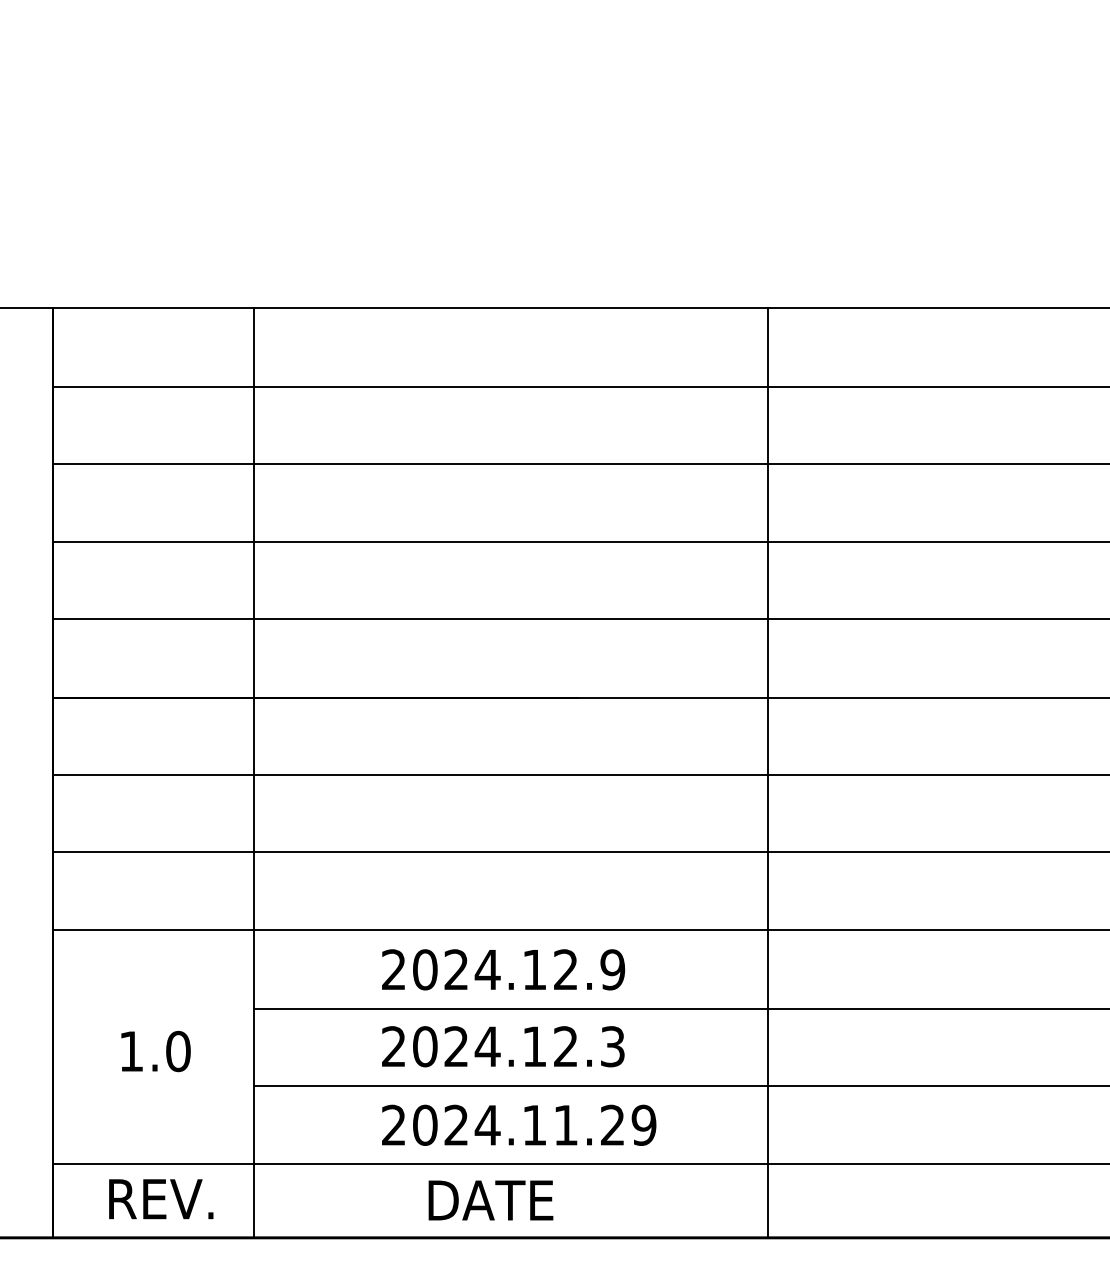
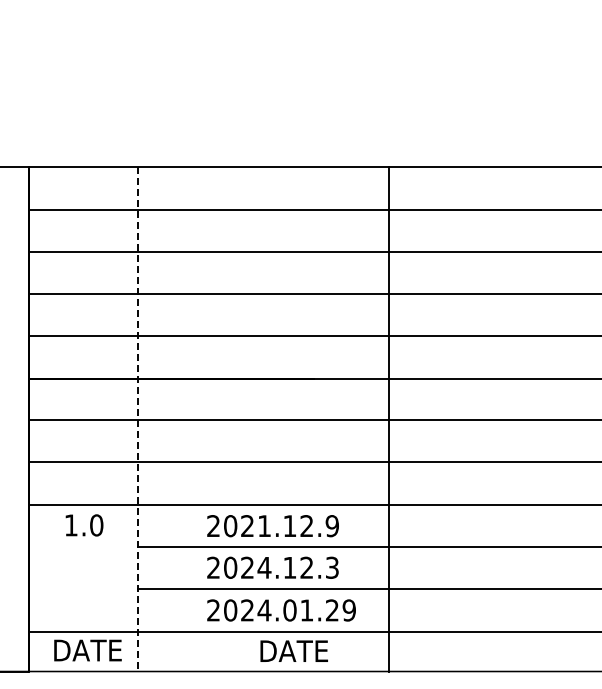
line: (253, 773) -> (137, 419), solid -> dashed
line: (767, 773) -> (388, 419), moved
text: (487, 968) -> (264, 525), 2024.12.9 -> 2021.12.9
text: (155, 1051) -> (84, 525), moved
text: (533, 1125) -> (289, 610), 2024.11.29 -> 2024.01.29
text: (161, 1199) -> (87, 650), REV. -> DATE
text: (489, 1199) -> (293, 650), moved

